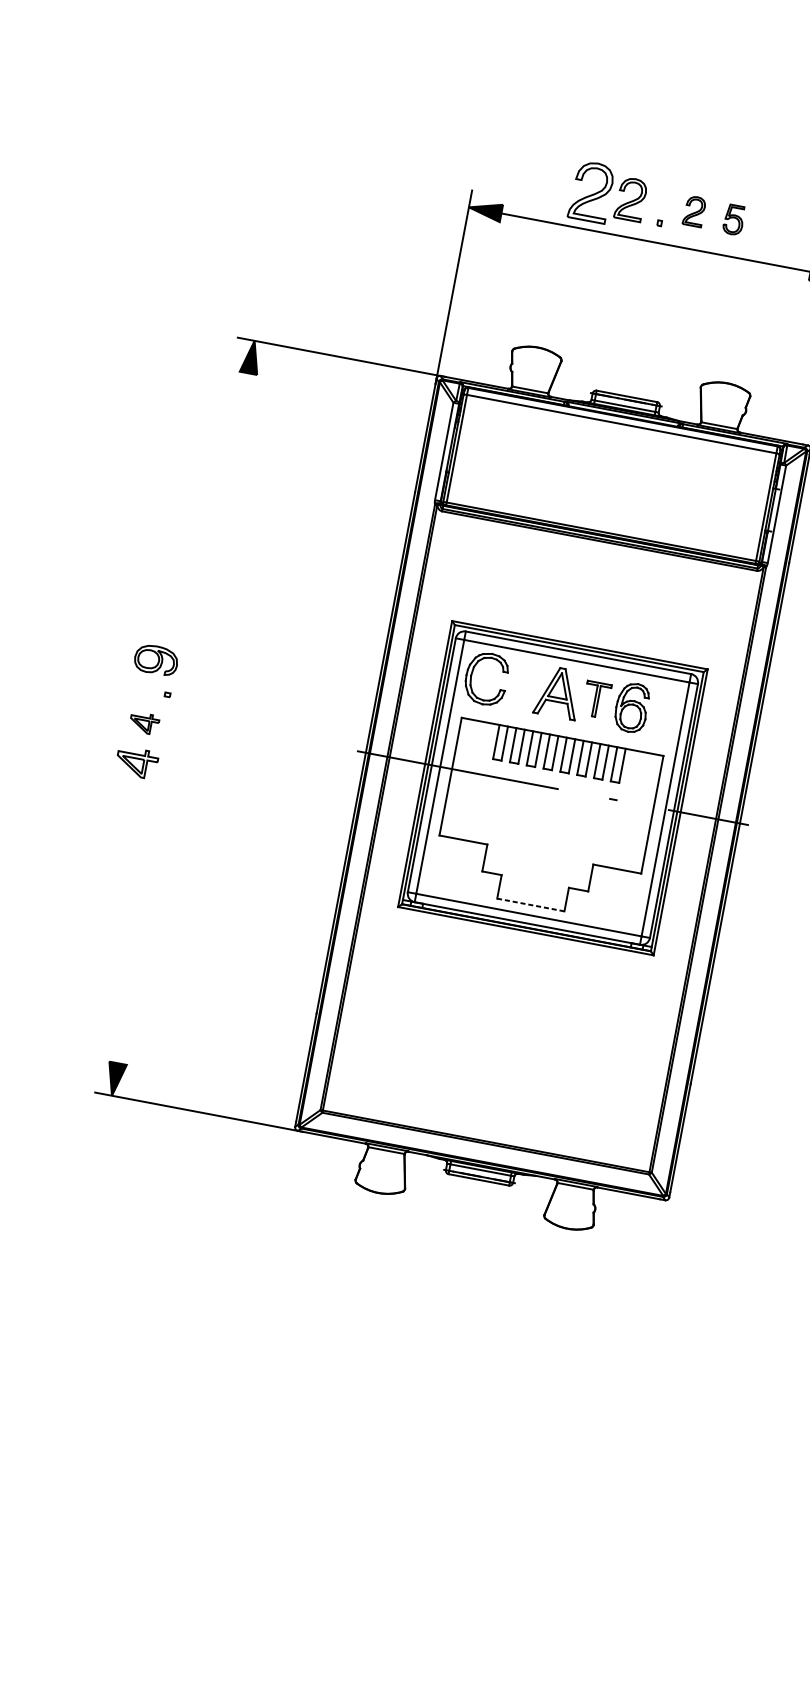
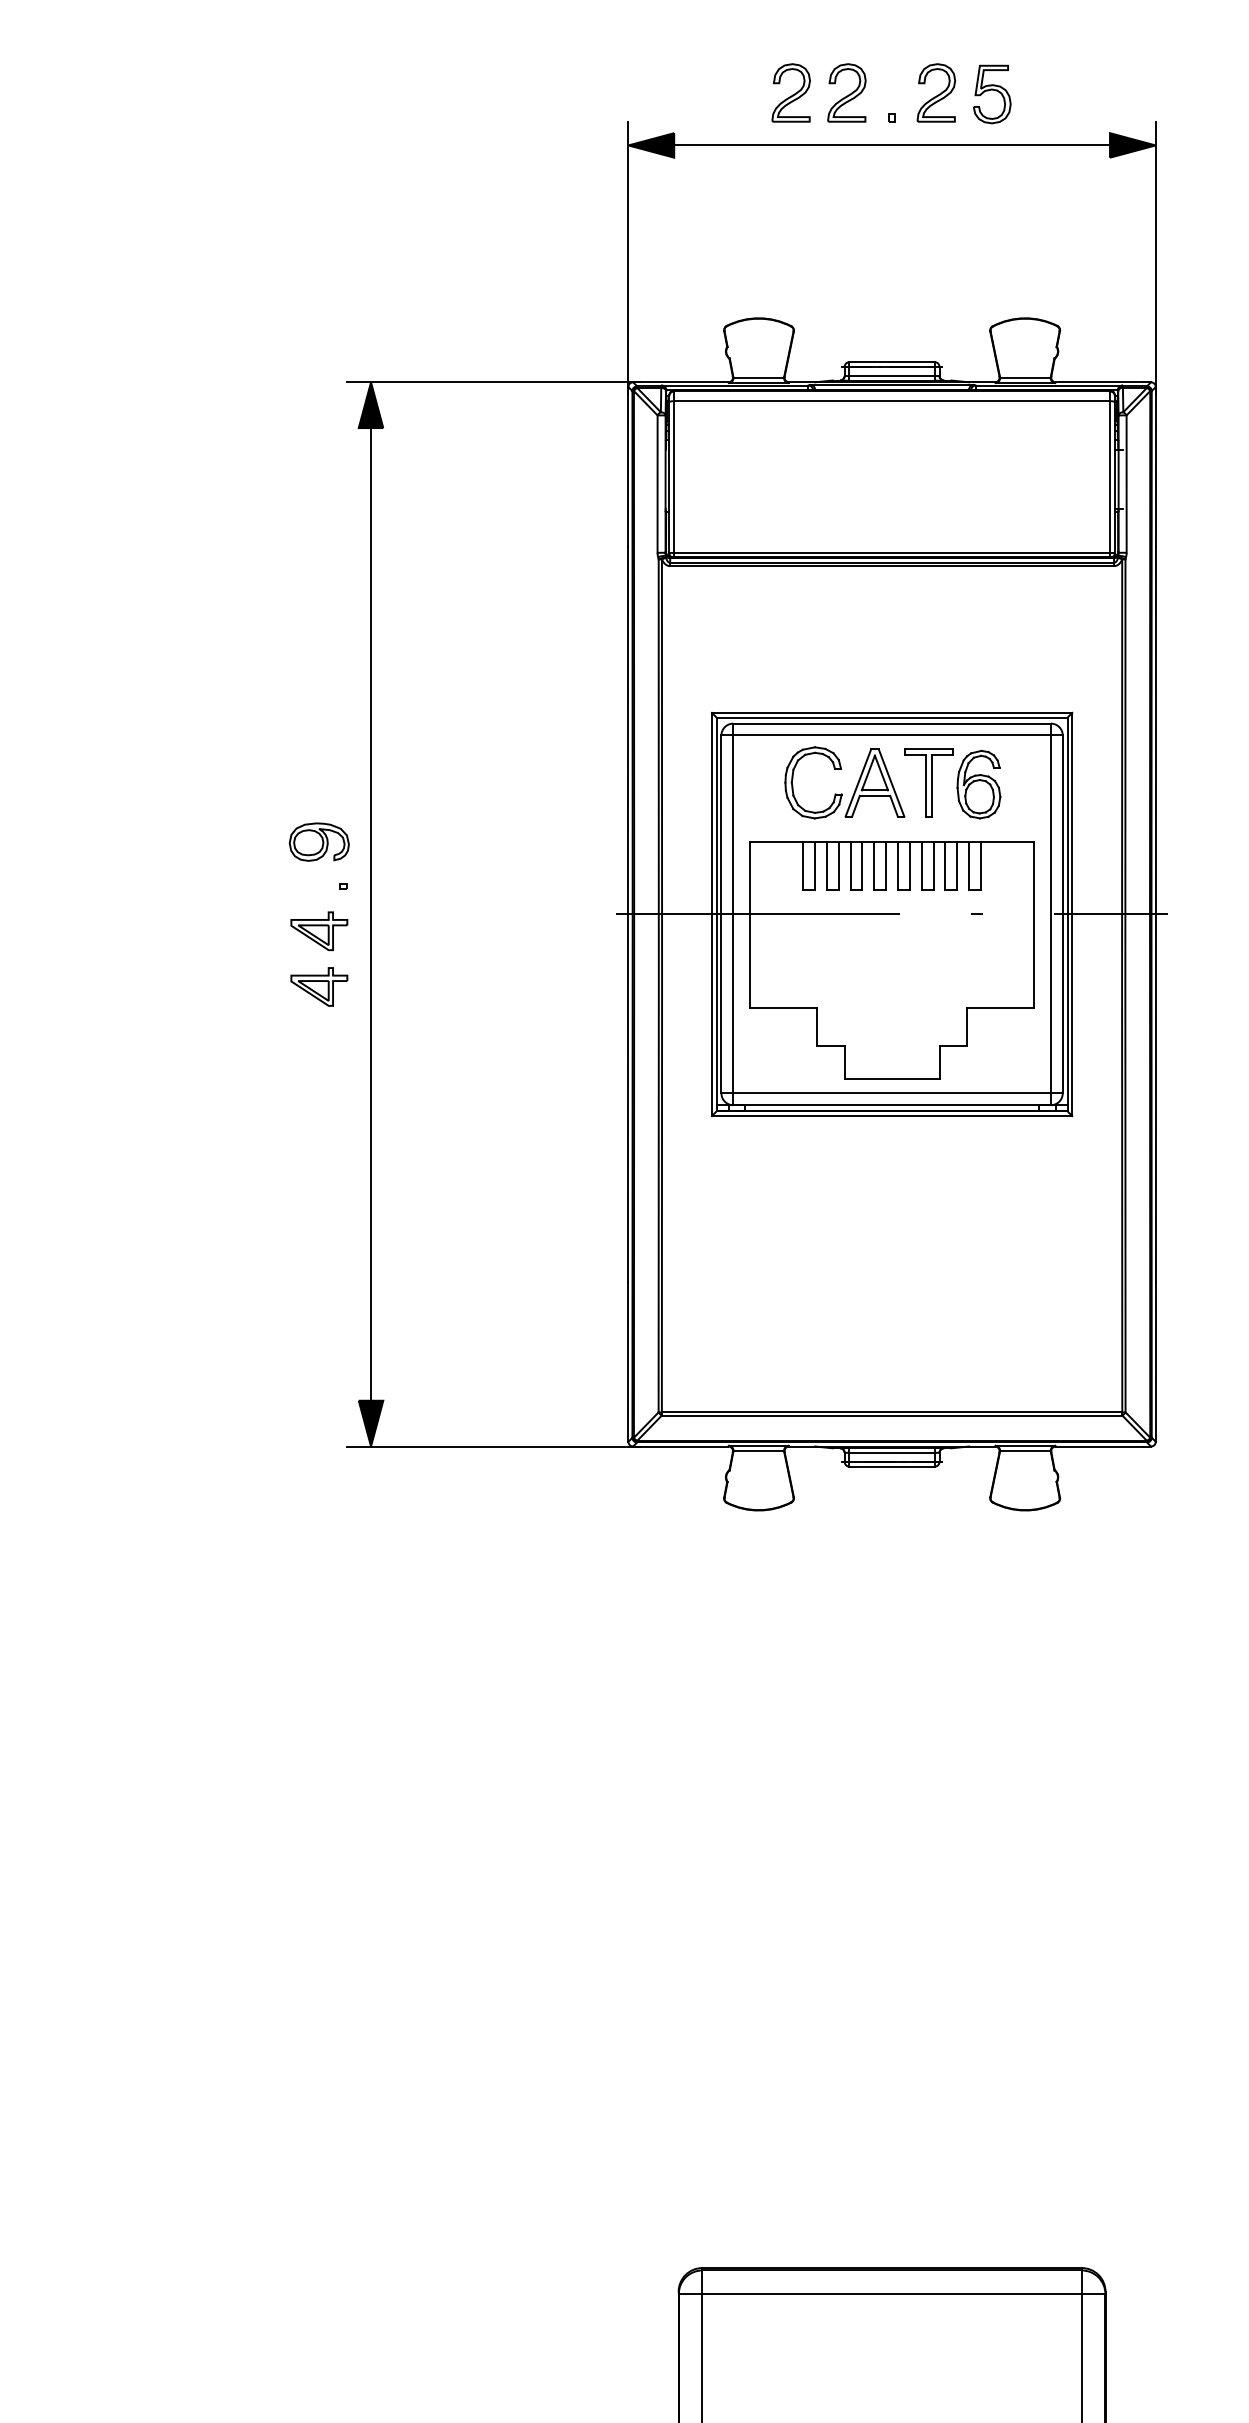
part: (591, 191) -> (790, 92), size x0.71
part: (694, 211) -> (936, 92), size x1.43
part: (734, 220) -> (992, 94), size x1.43
part: (472, 673) -> (793, 779), moved
part: (596, 699) -> (928, 782), size x1.43
line: (183, 718) -> (371, 914), added
part: (144, 723) -> (319, 931), size x1.43
line: (530, 905) -> (891, 1079), dashed -> solid

